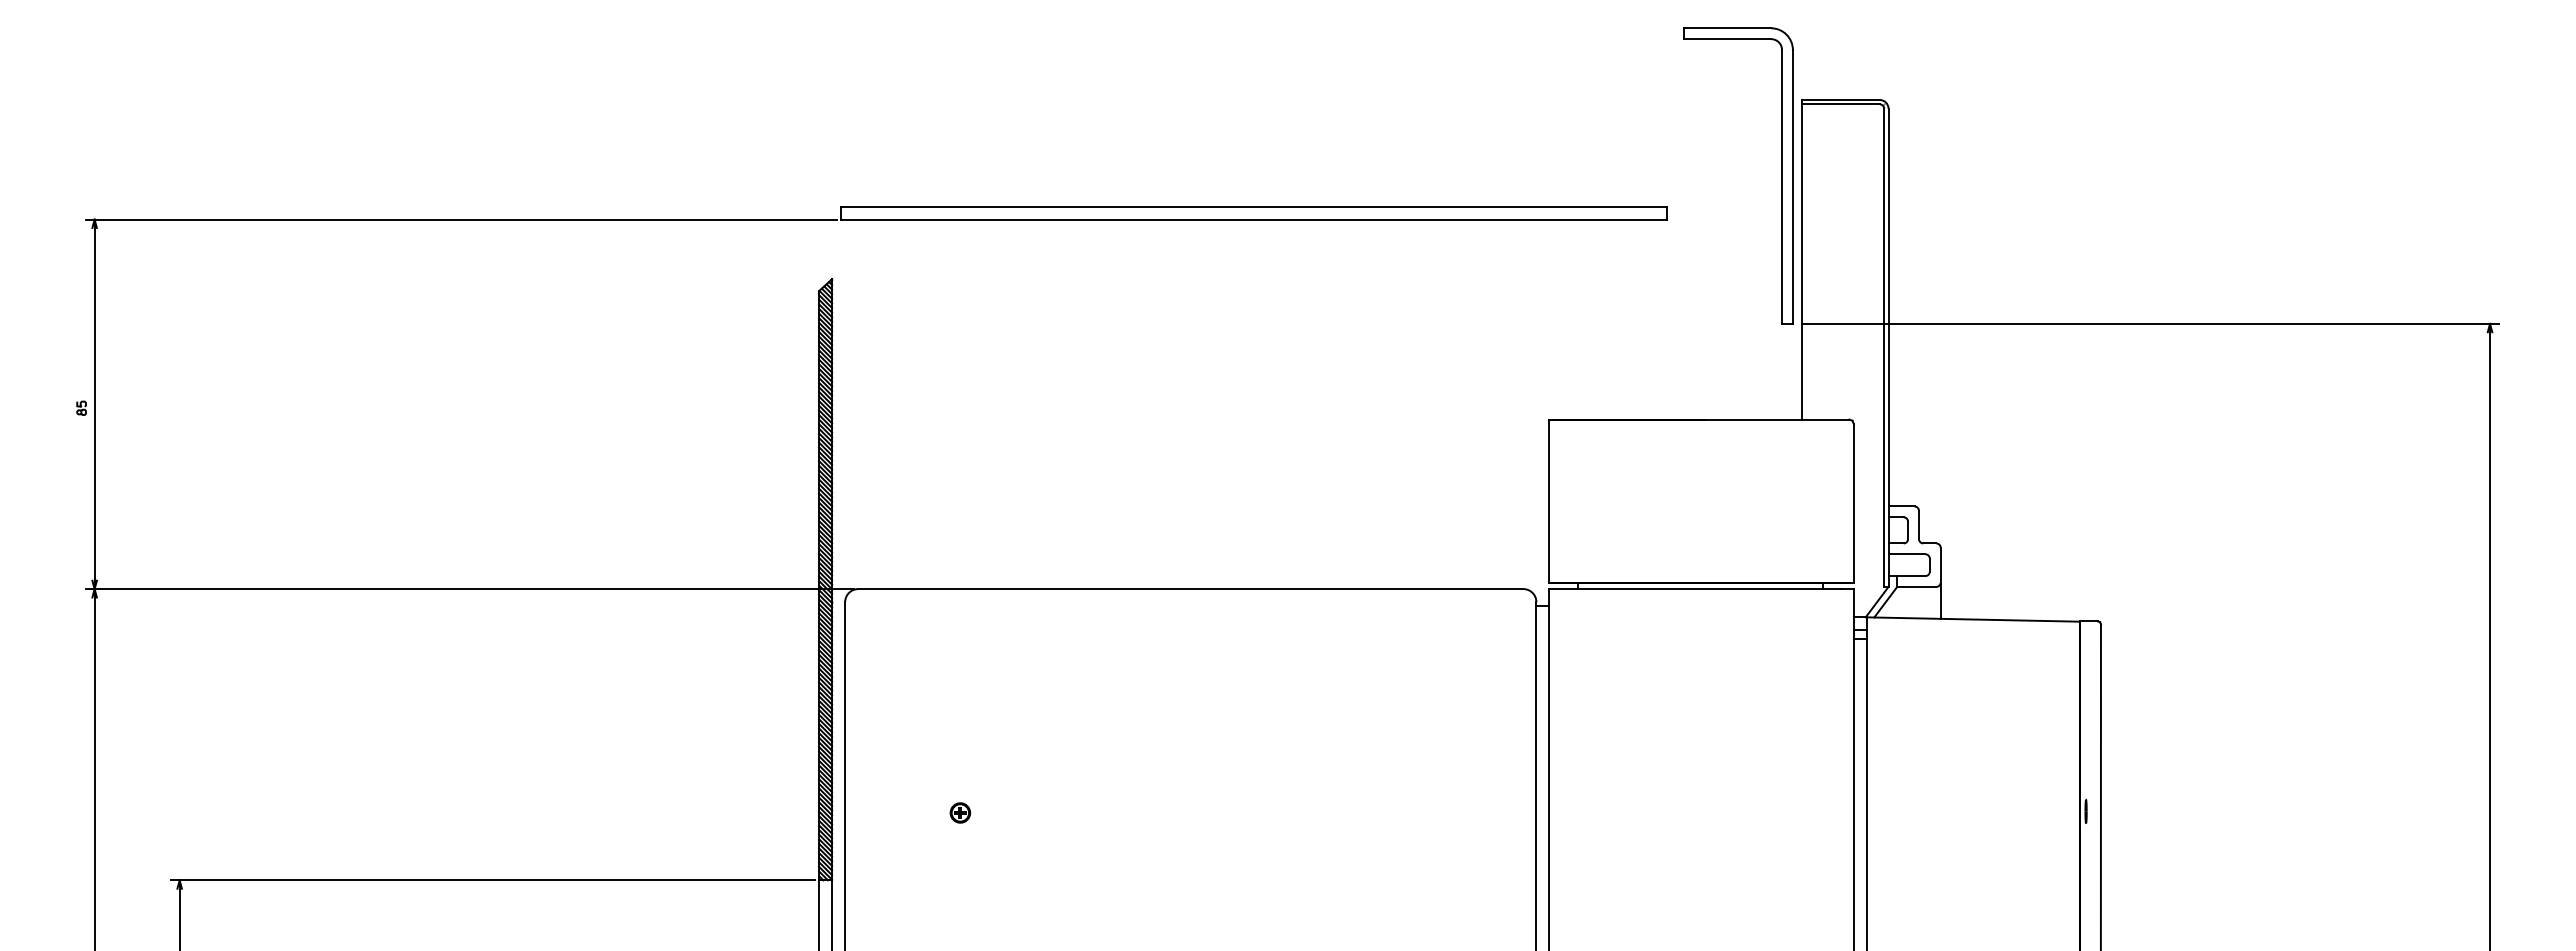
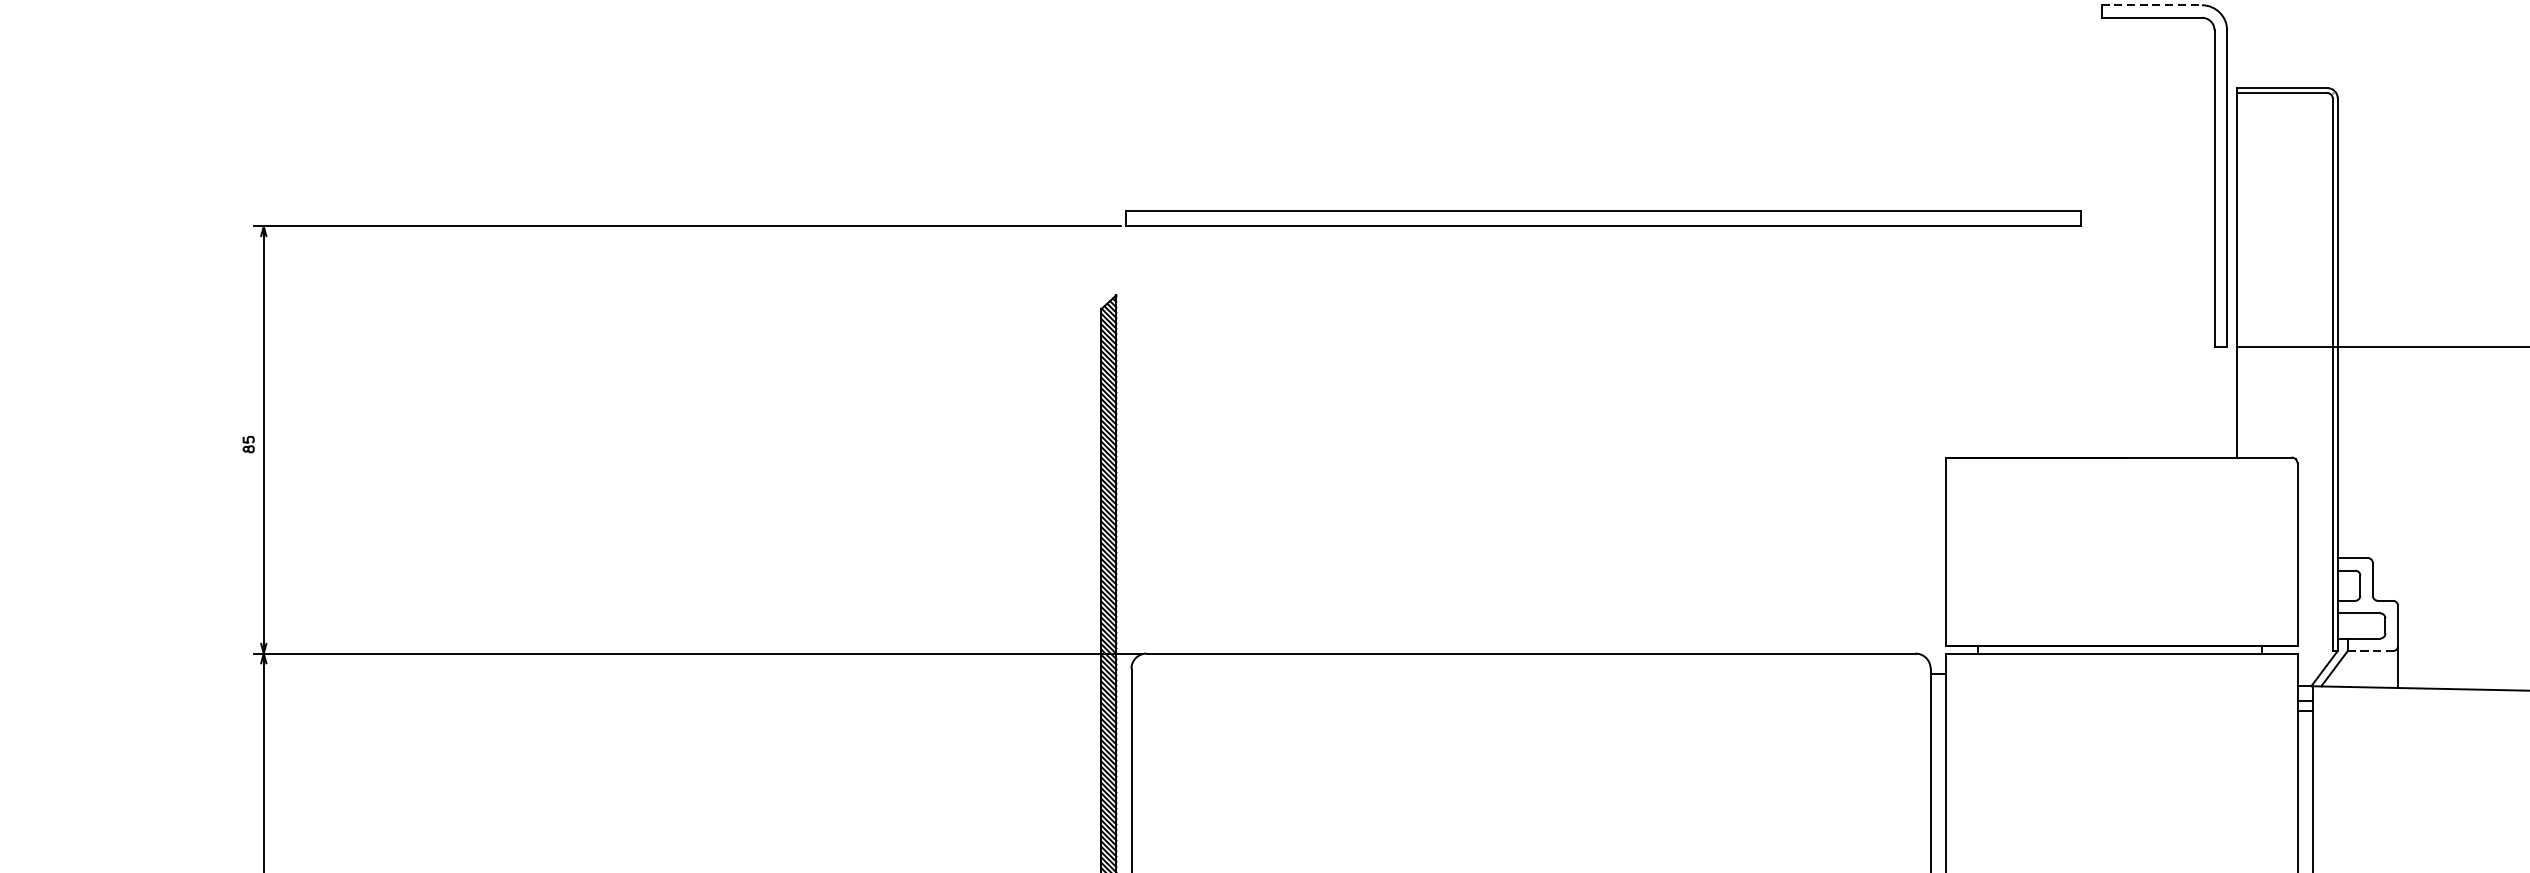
line: (1728, 28) -> (2152, 5), solid -> dashed
line: (1916, 586) -> (2370, 650), solid -> dashed

